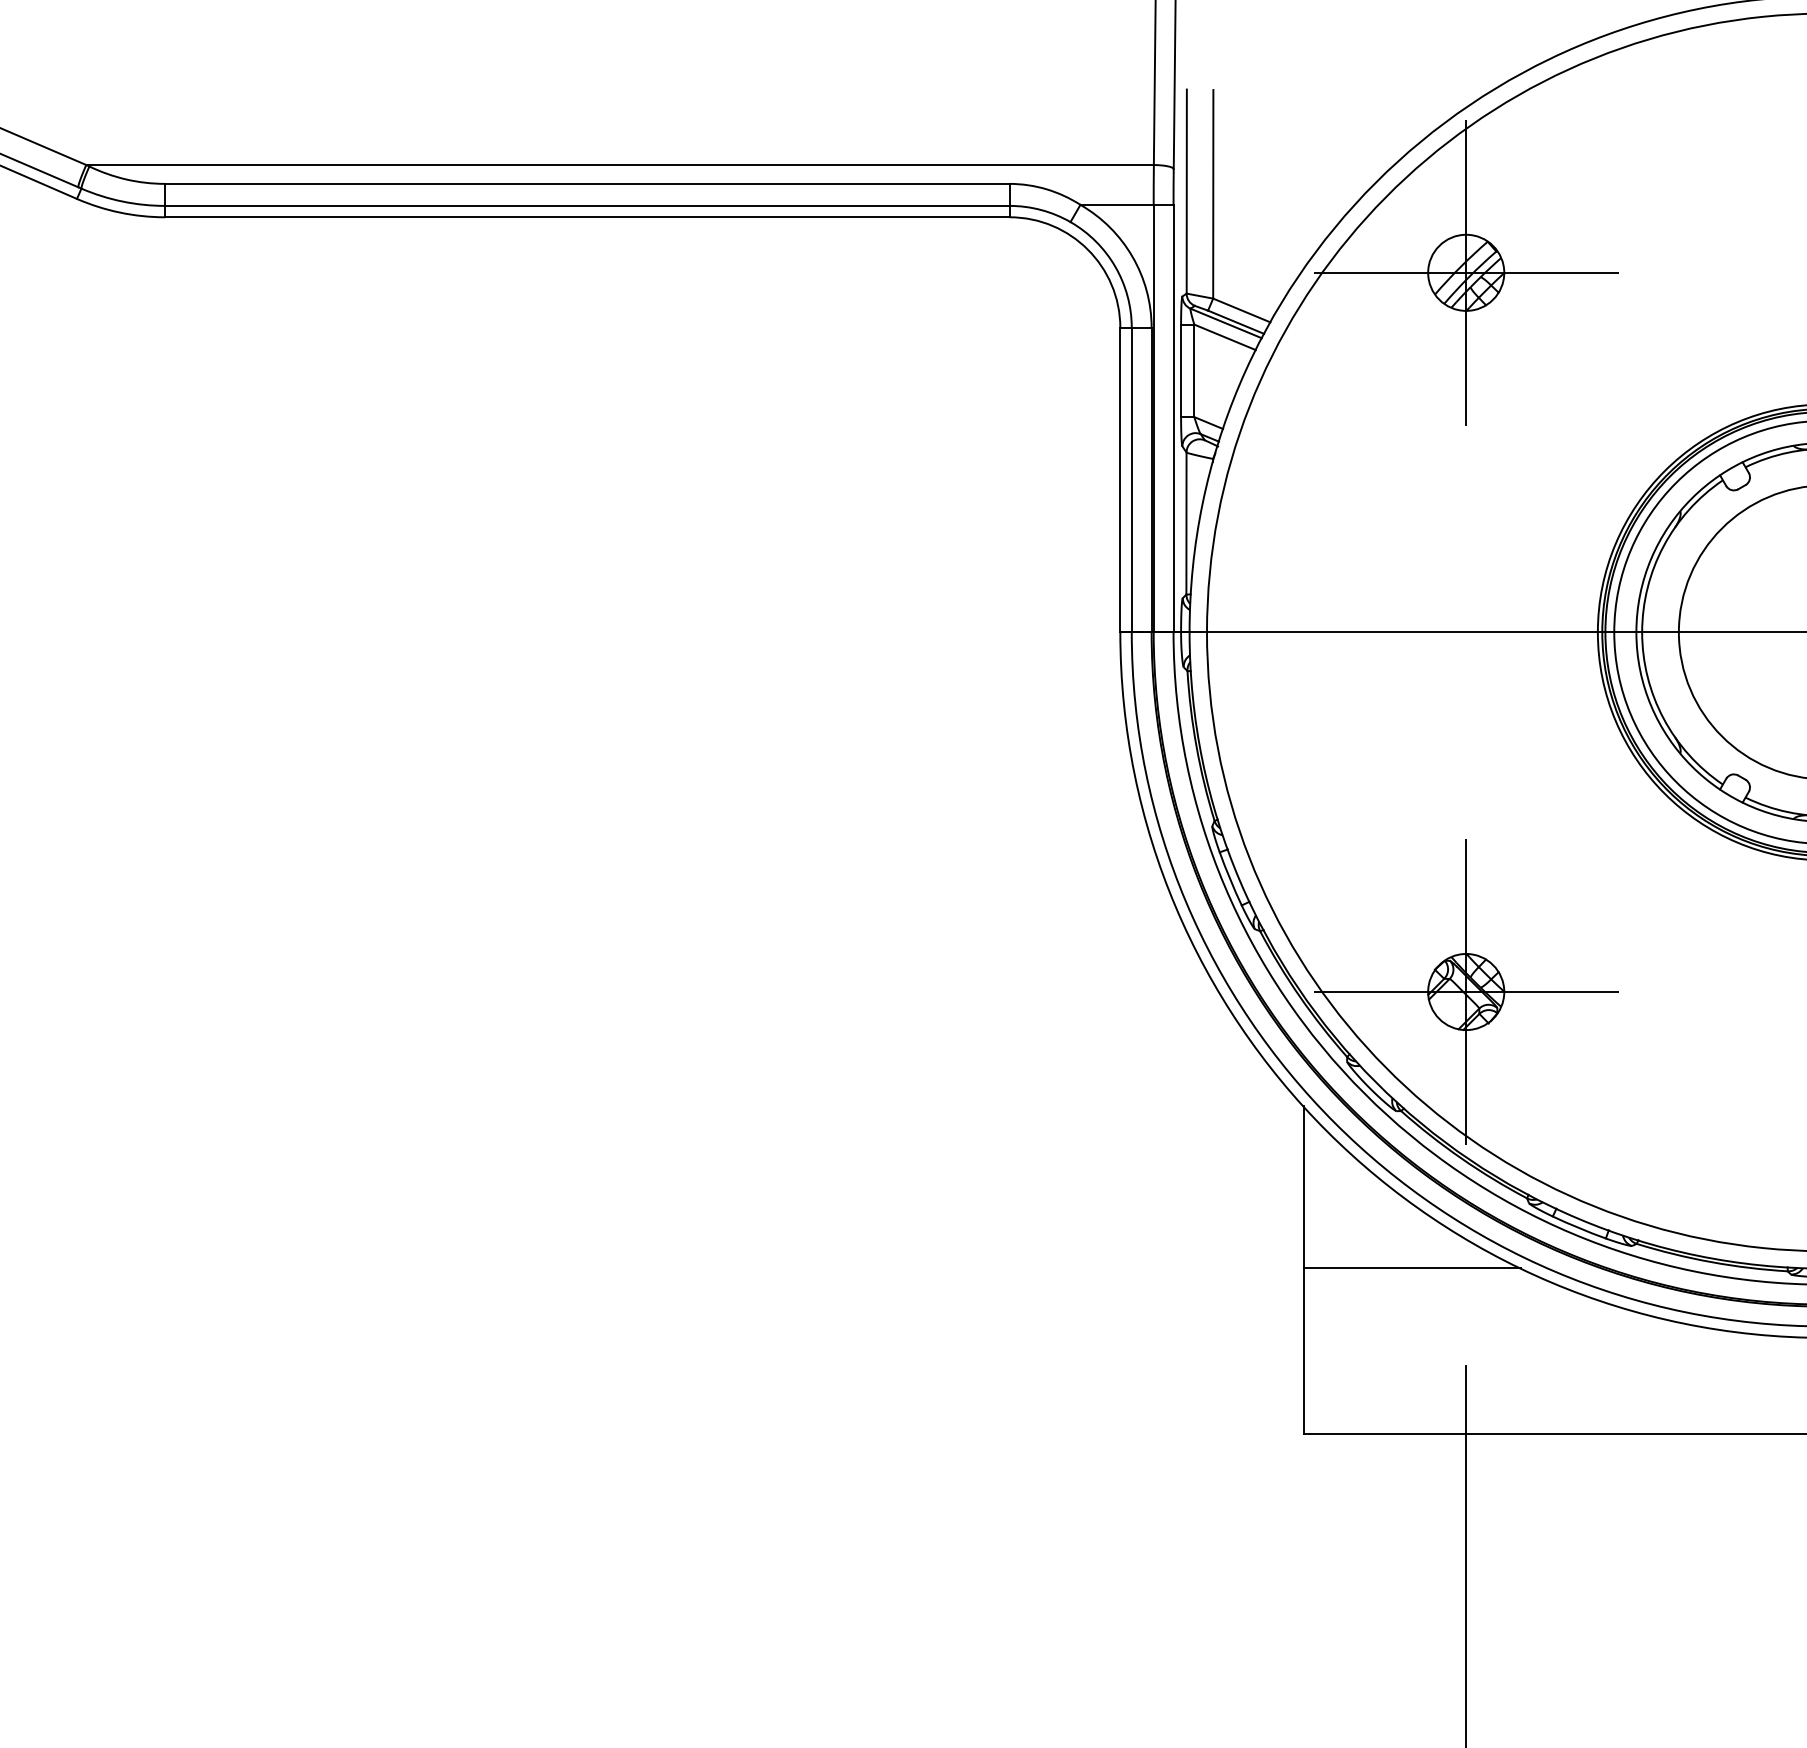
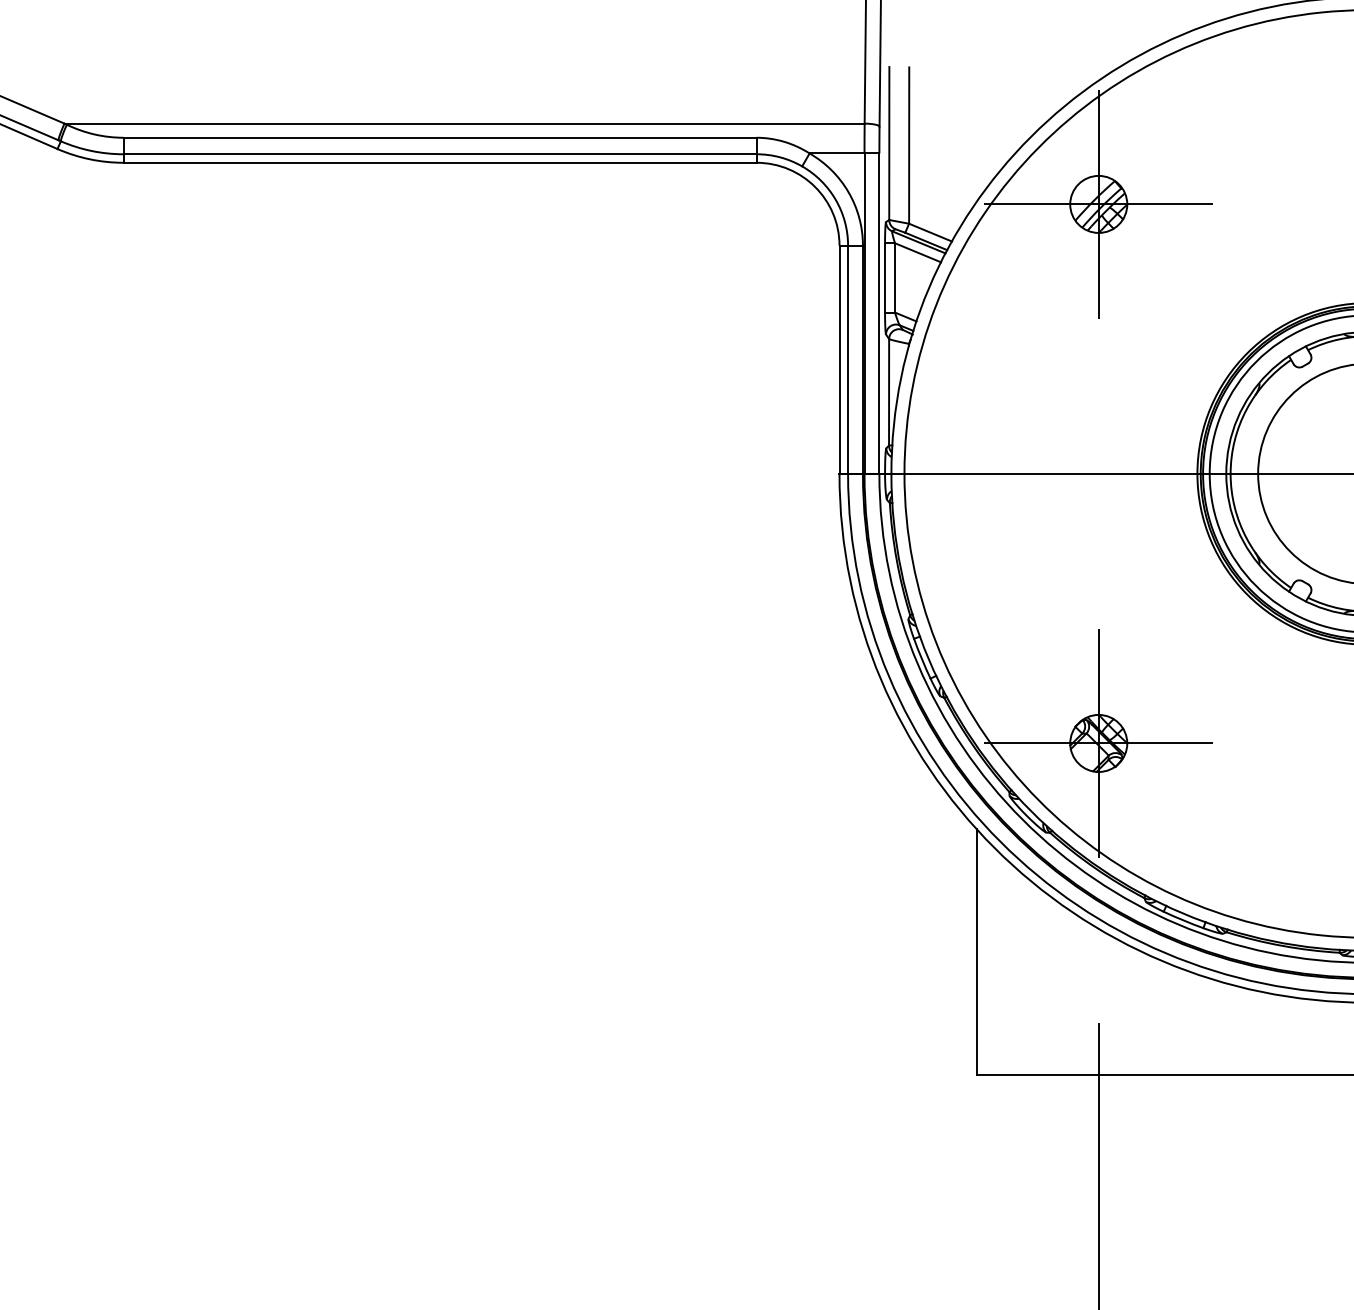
line: (1412, 1268) -> (1058, 950), removed

